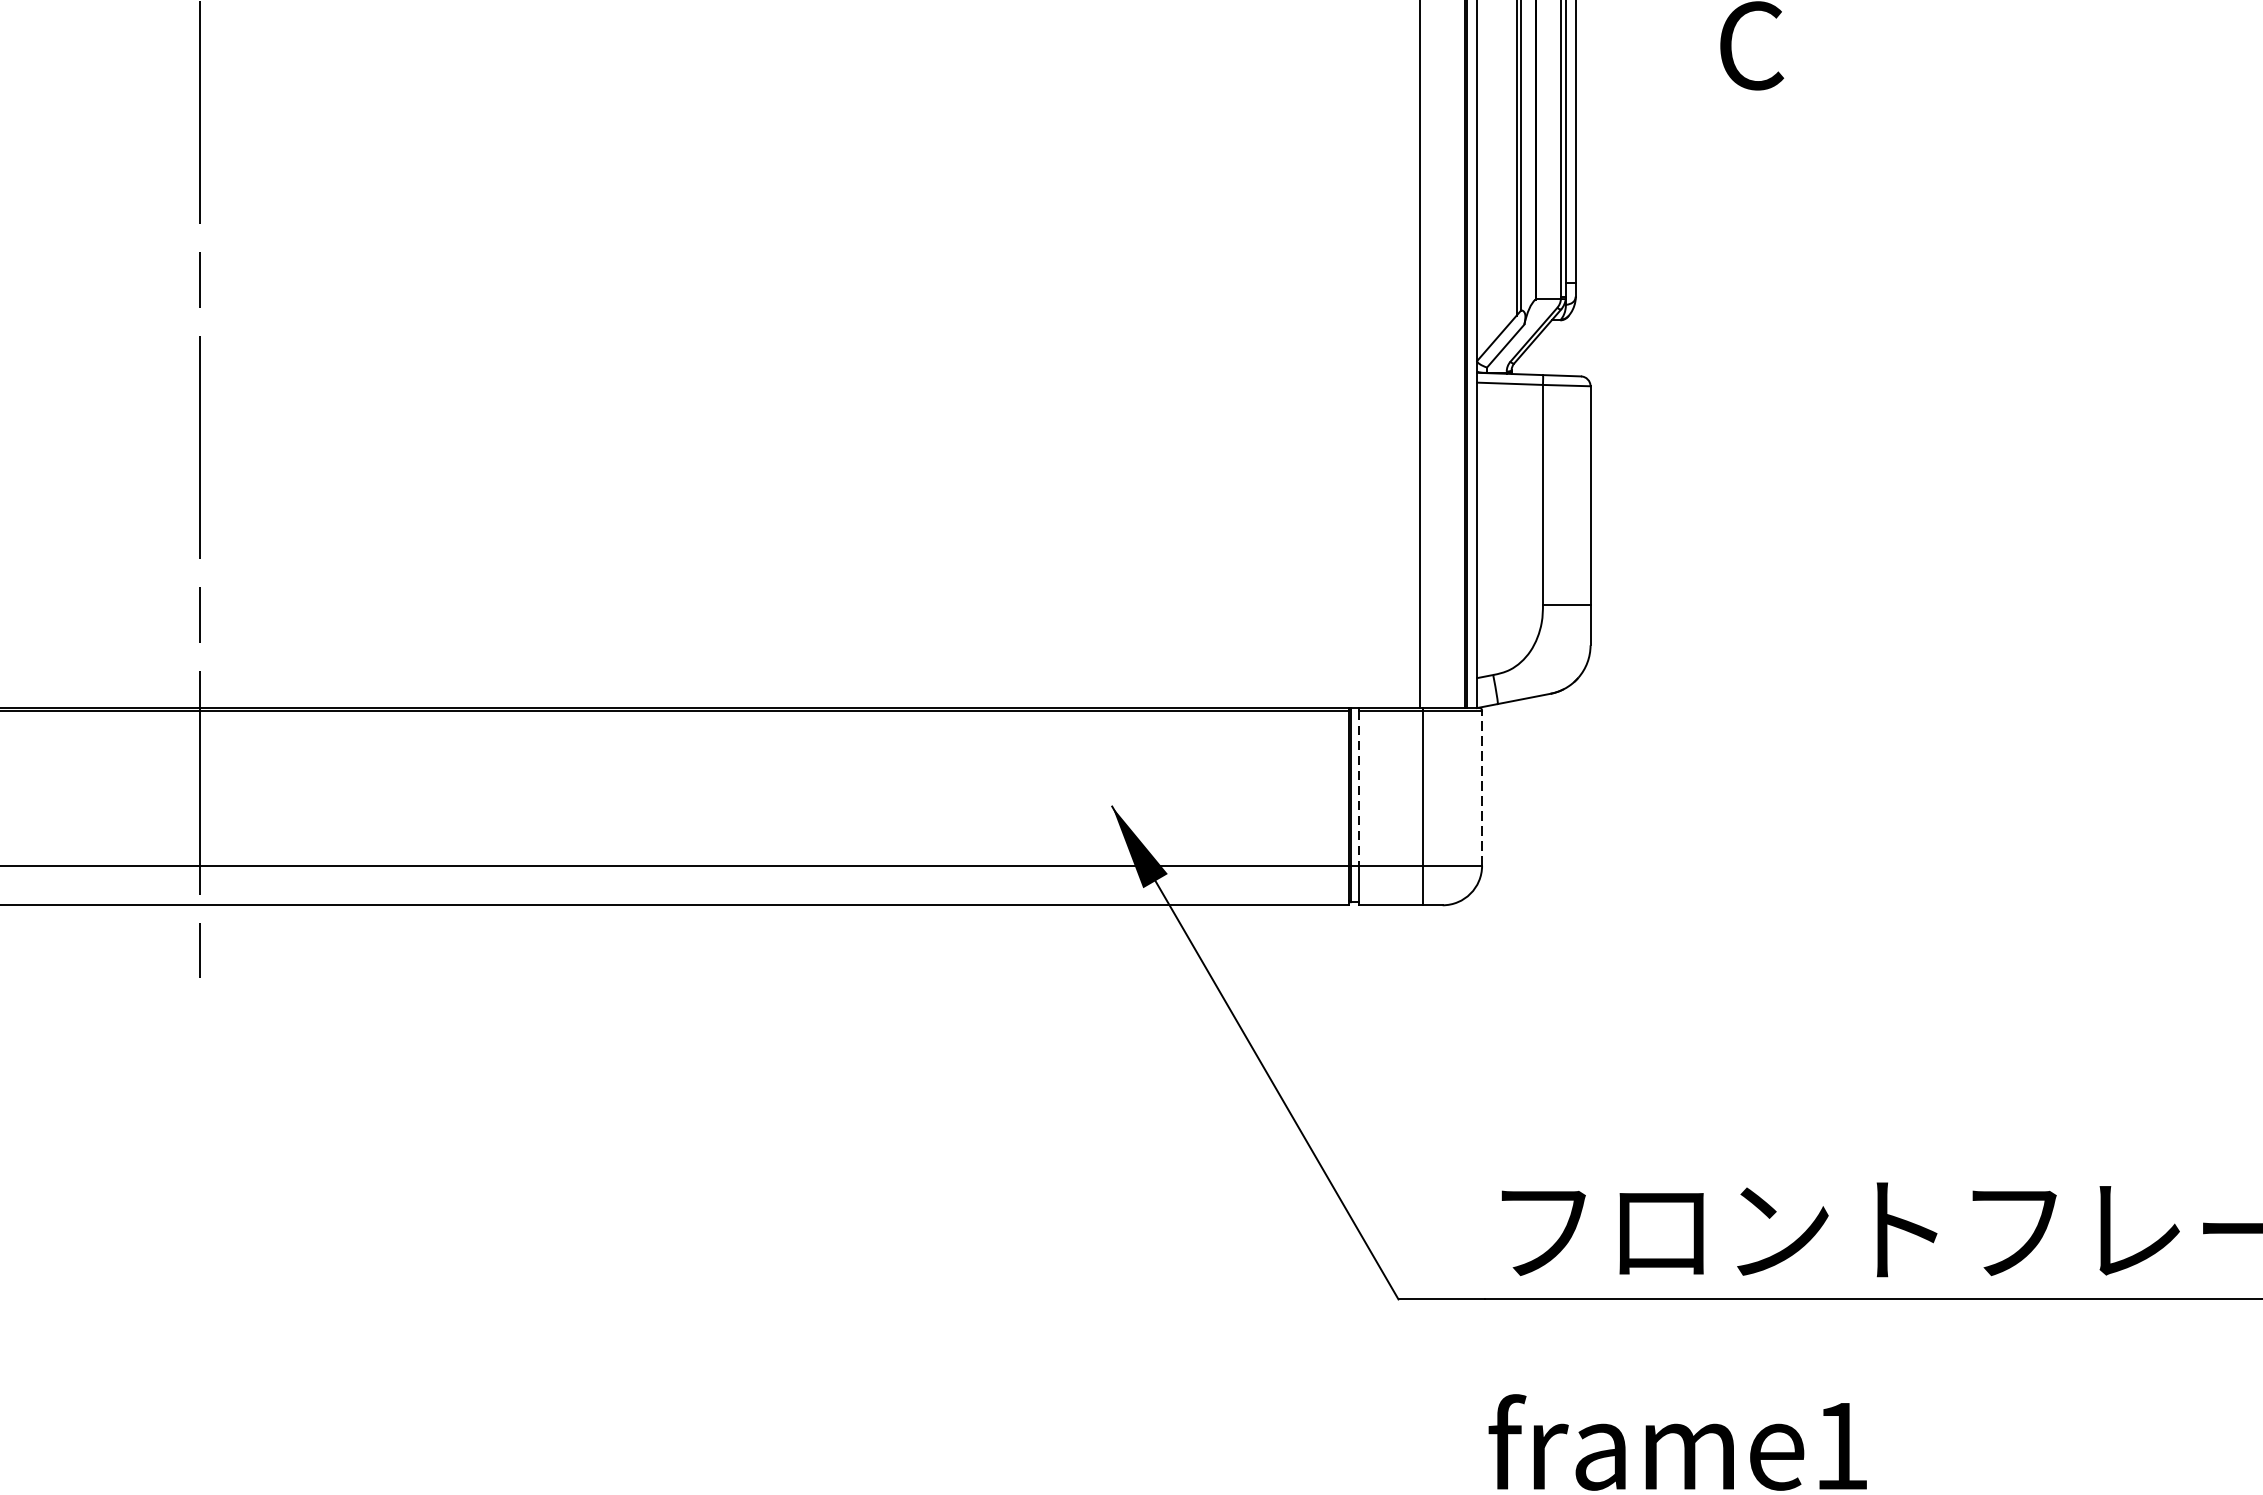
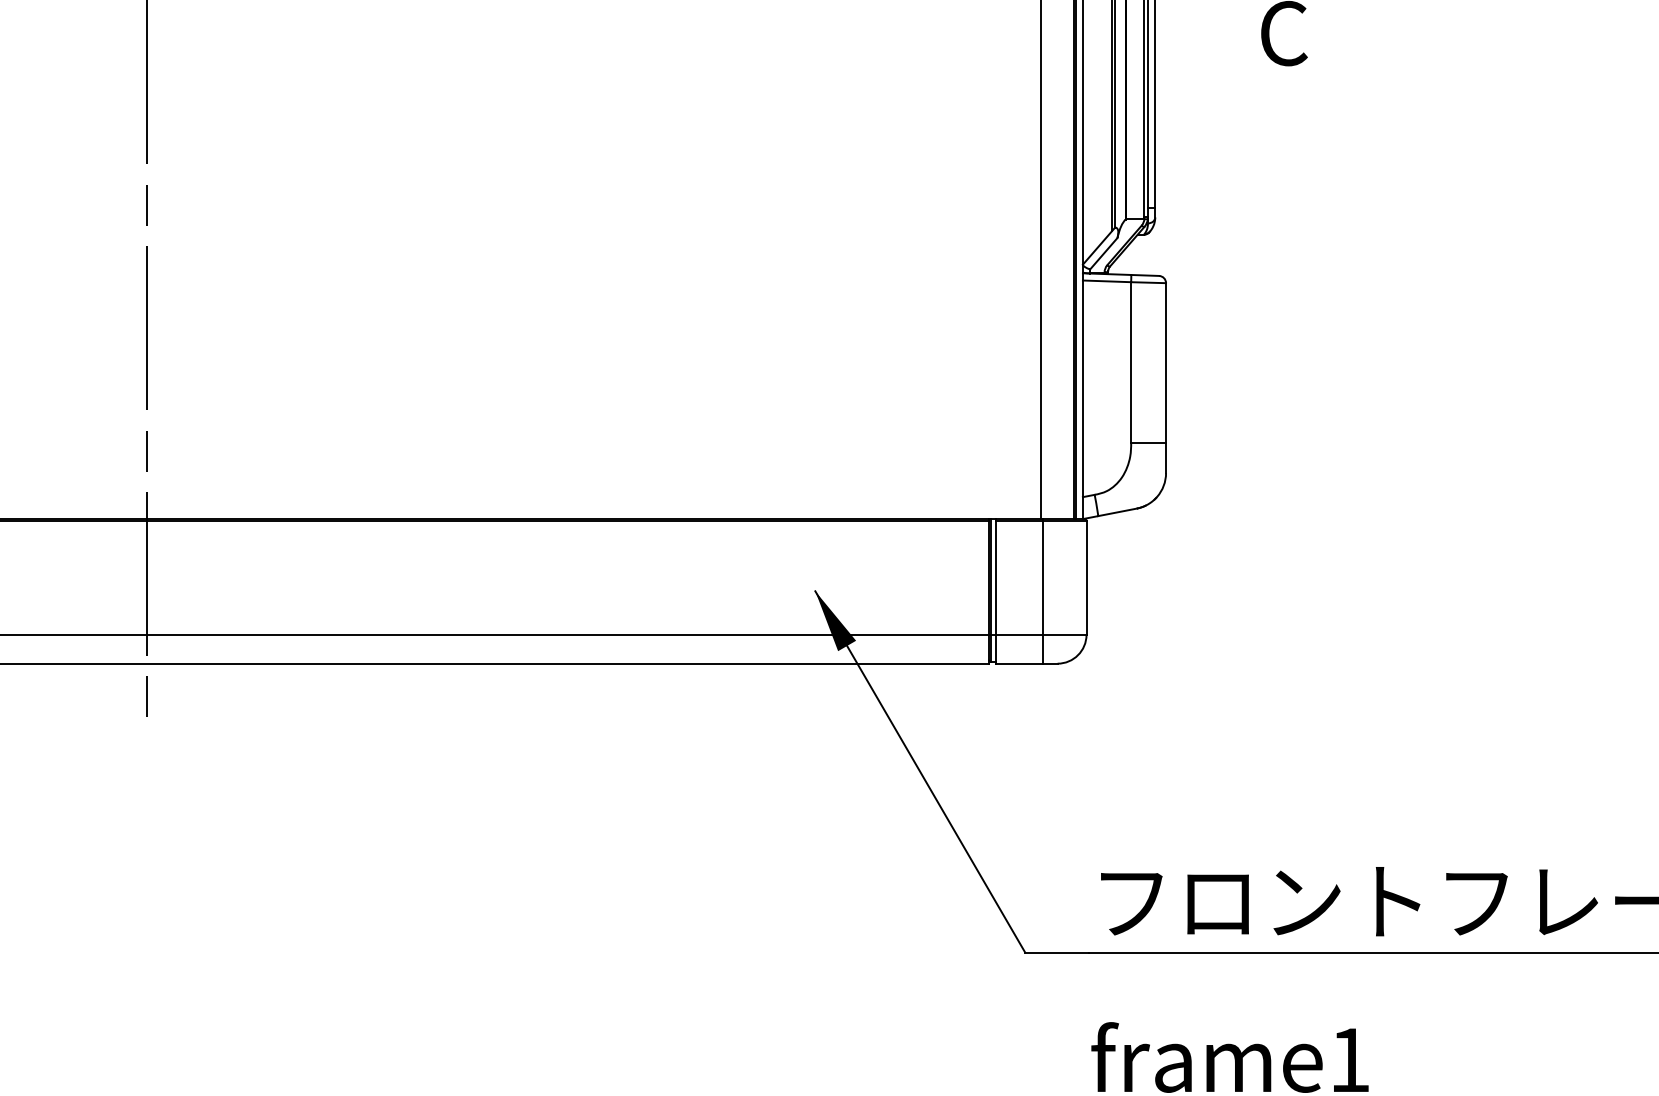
line: (1359, 787) -> (996, 577), dashed -> solid
line: (1482, 787) -> (1086, 577), dashed -> solid

